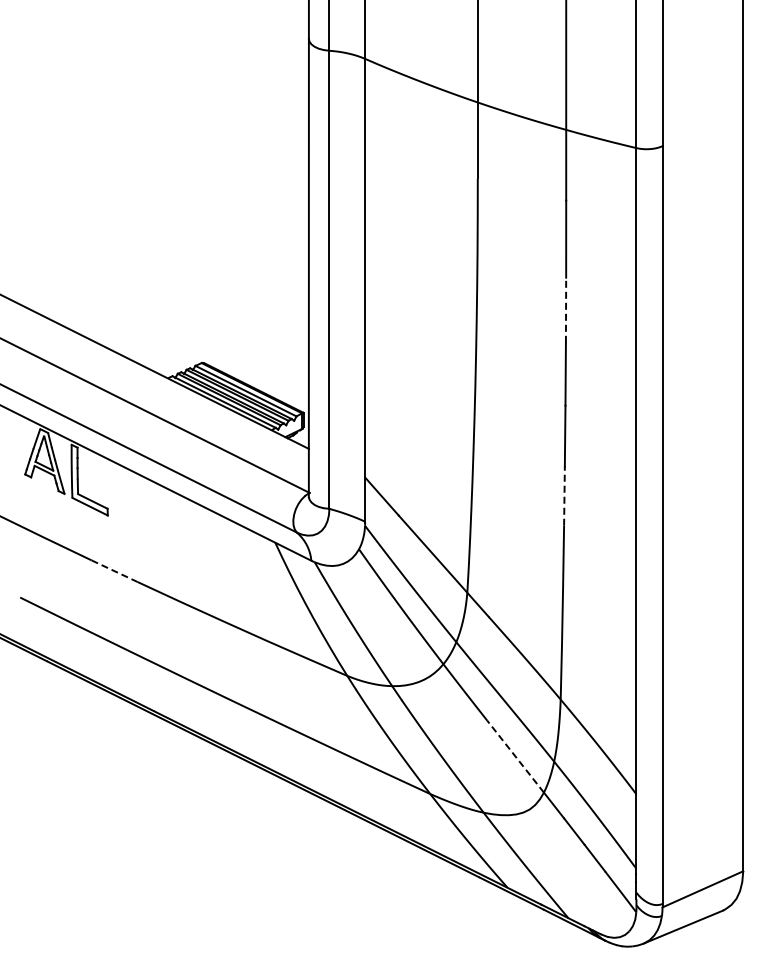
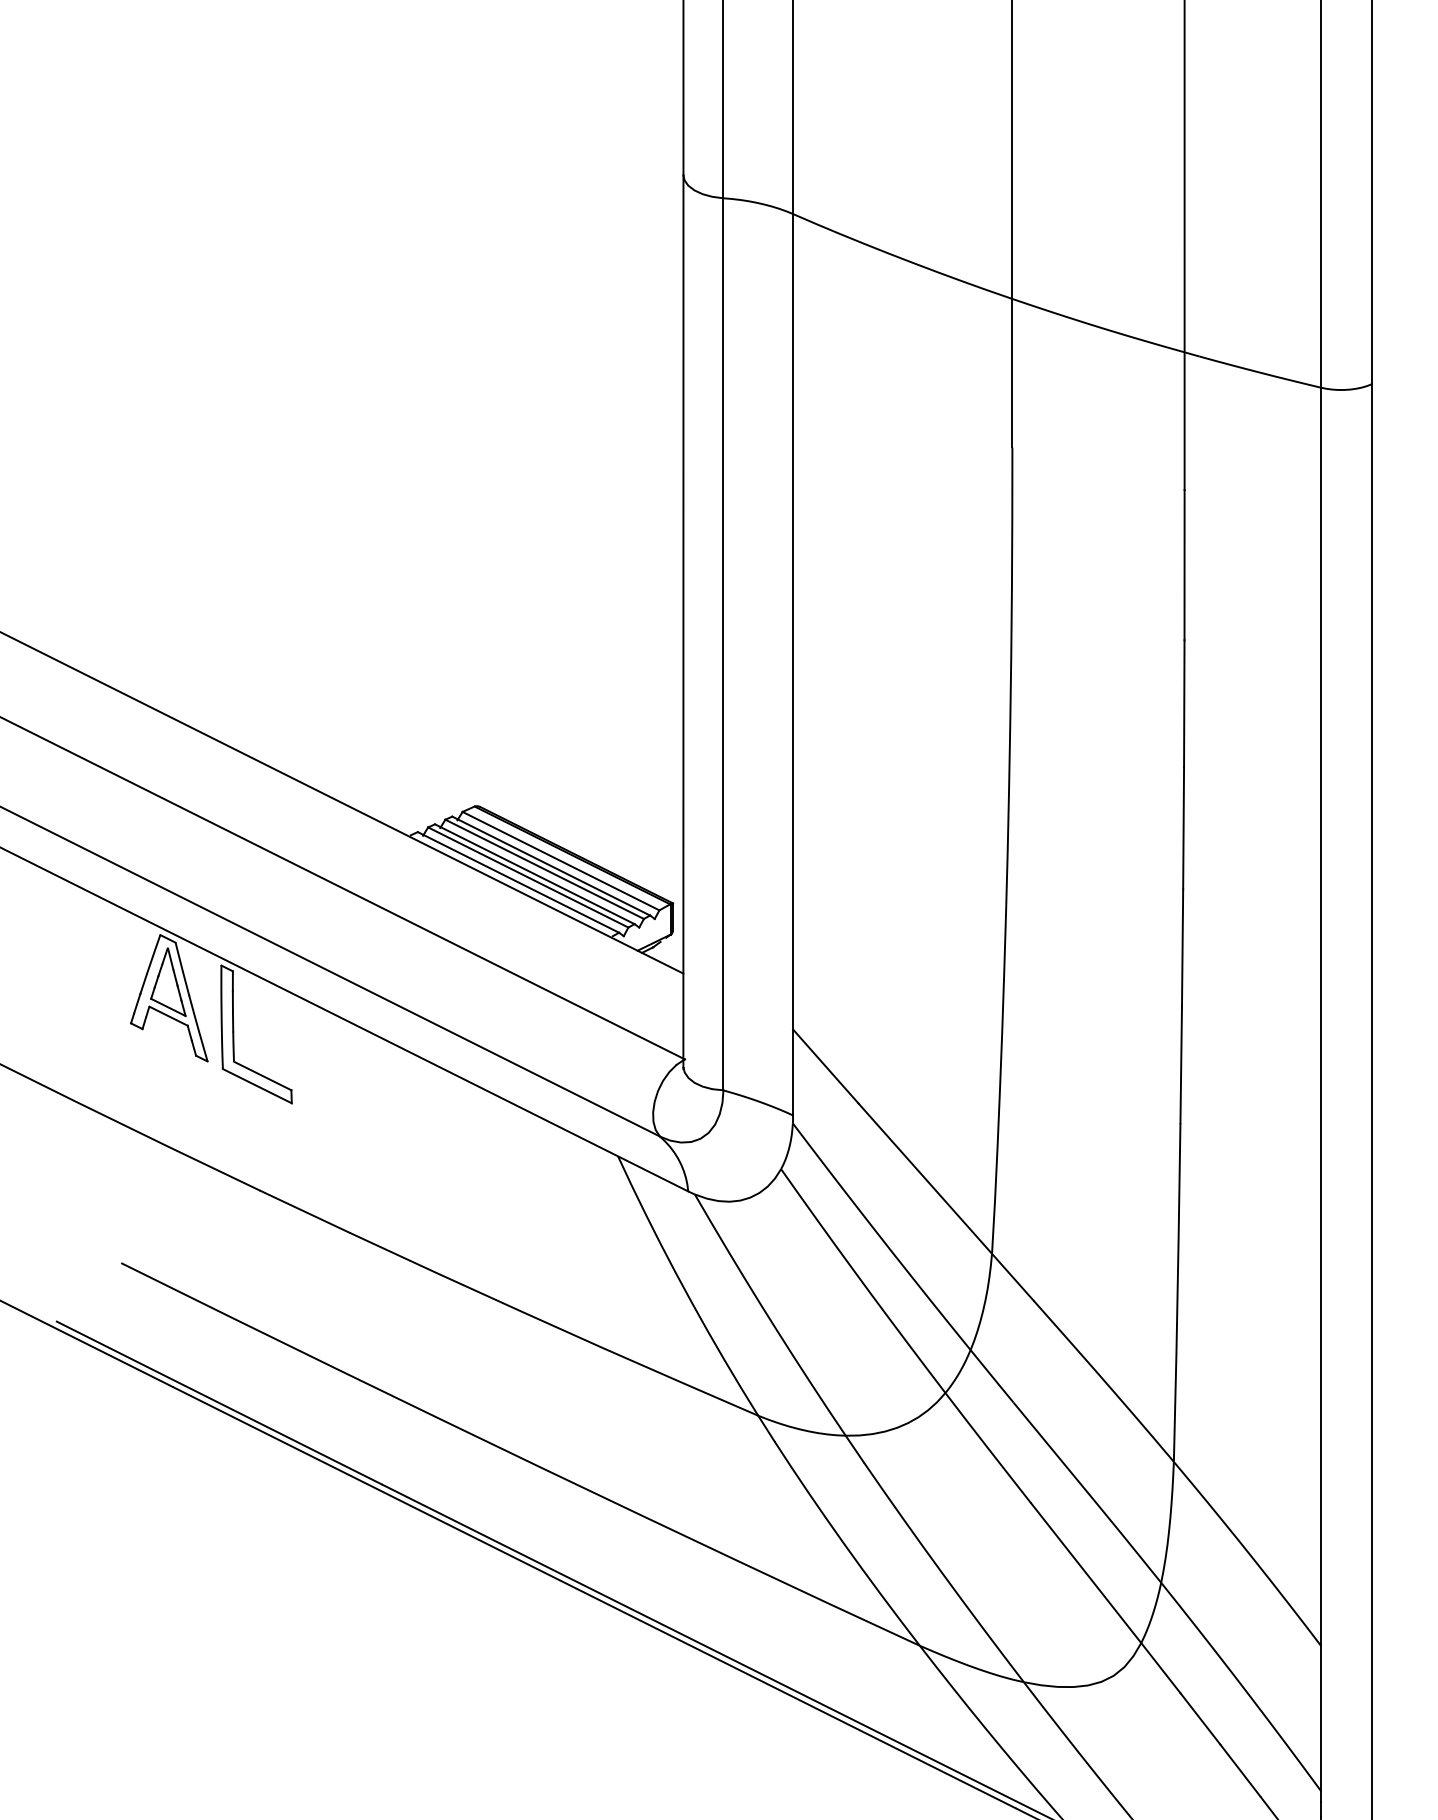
line: (566, 310) -> (1185, 704), dashed -> solid
line: (564, 496) -> (1181, 1066), dashed -> solid
line: (115, 571) -> (306, 1212), dashed -> solid
line: (515, 756) -> (1085, 1572), dashed -> solid

